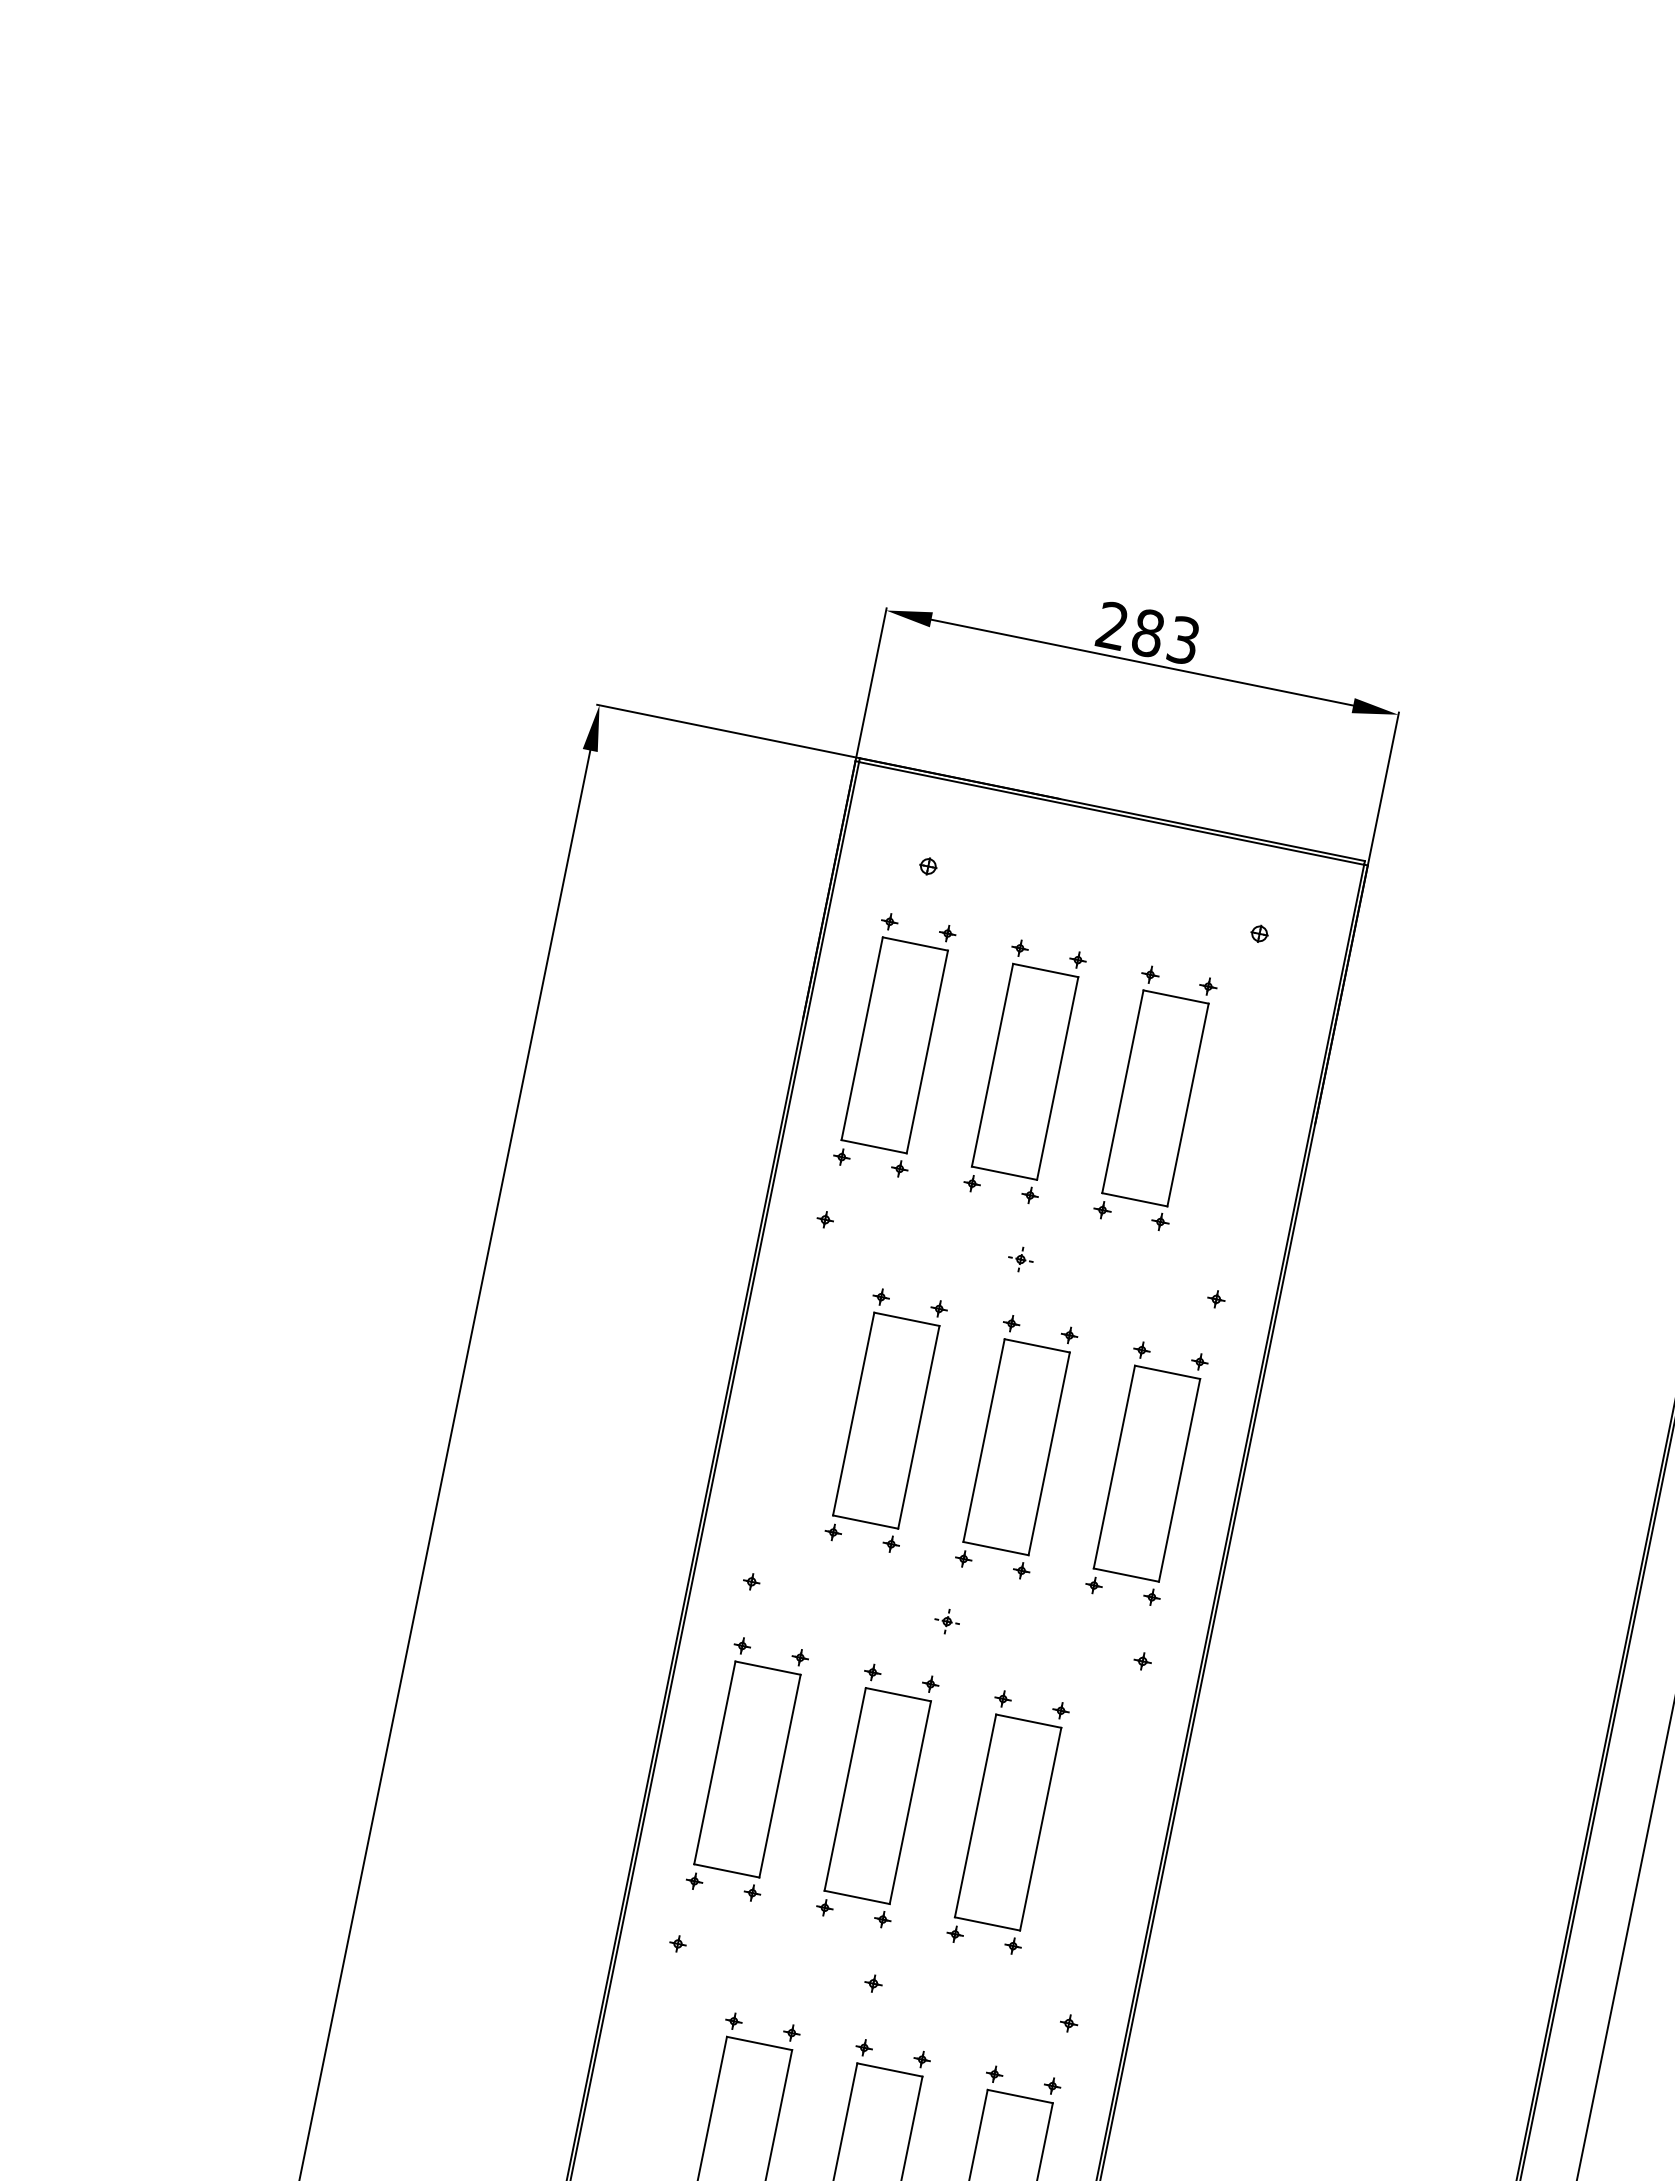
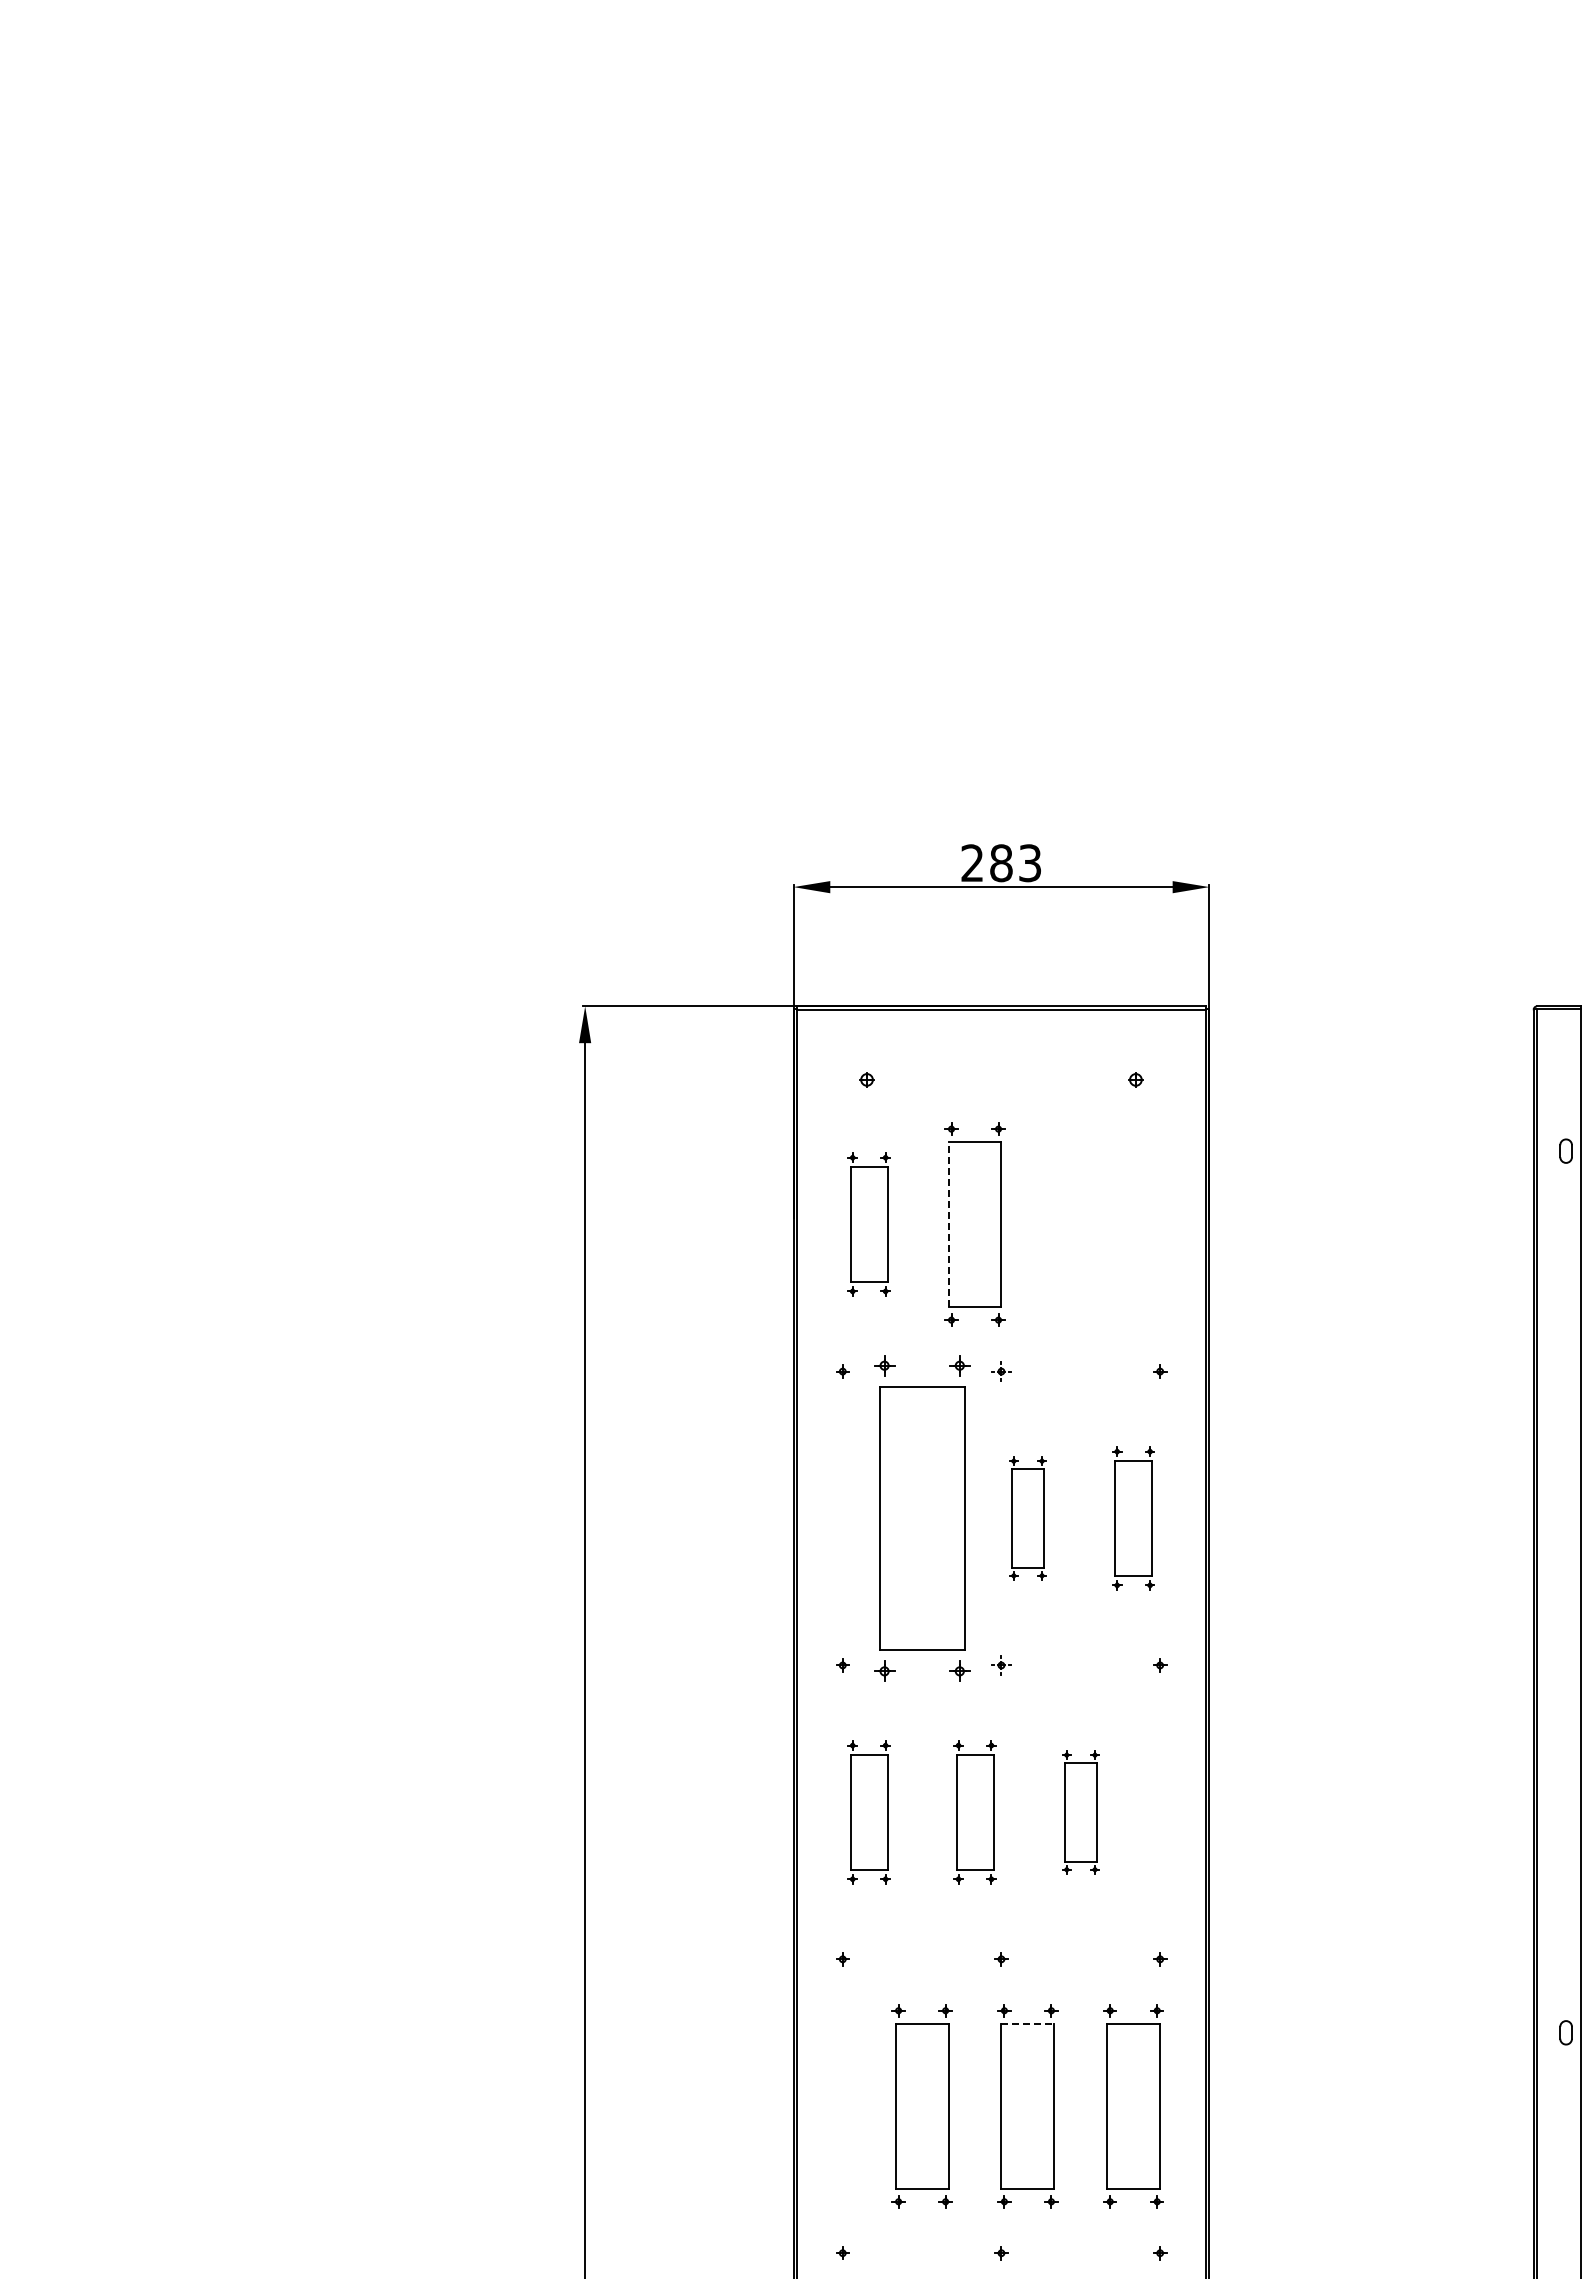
part: (893, 1044) -> (868, 1224), size x0.7
line: (992, 1065) -> (948, 1224), solid -> dashed
part: (1155, 1098) -> (1080, 1224), removed
part: (885, 1420) -> (921, 1518), size x1.6
part: (1016, 1447) -> (1027, 1518), size x0.6
part: (1146, 1473) -> (1133, 1518), size x0.7
part: (746, 1769) -> (868, 1812), size x0.7
part: (877, 1796) -> (974, 1812), size x0.7
part: (1007, 1822) -> (1080, 1812), size x0.6
line: (890, 2070) -> (1028, 2024), solid -> dashed

